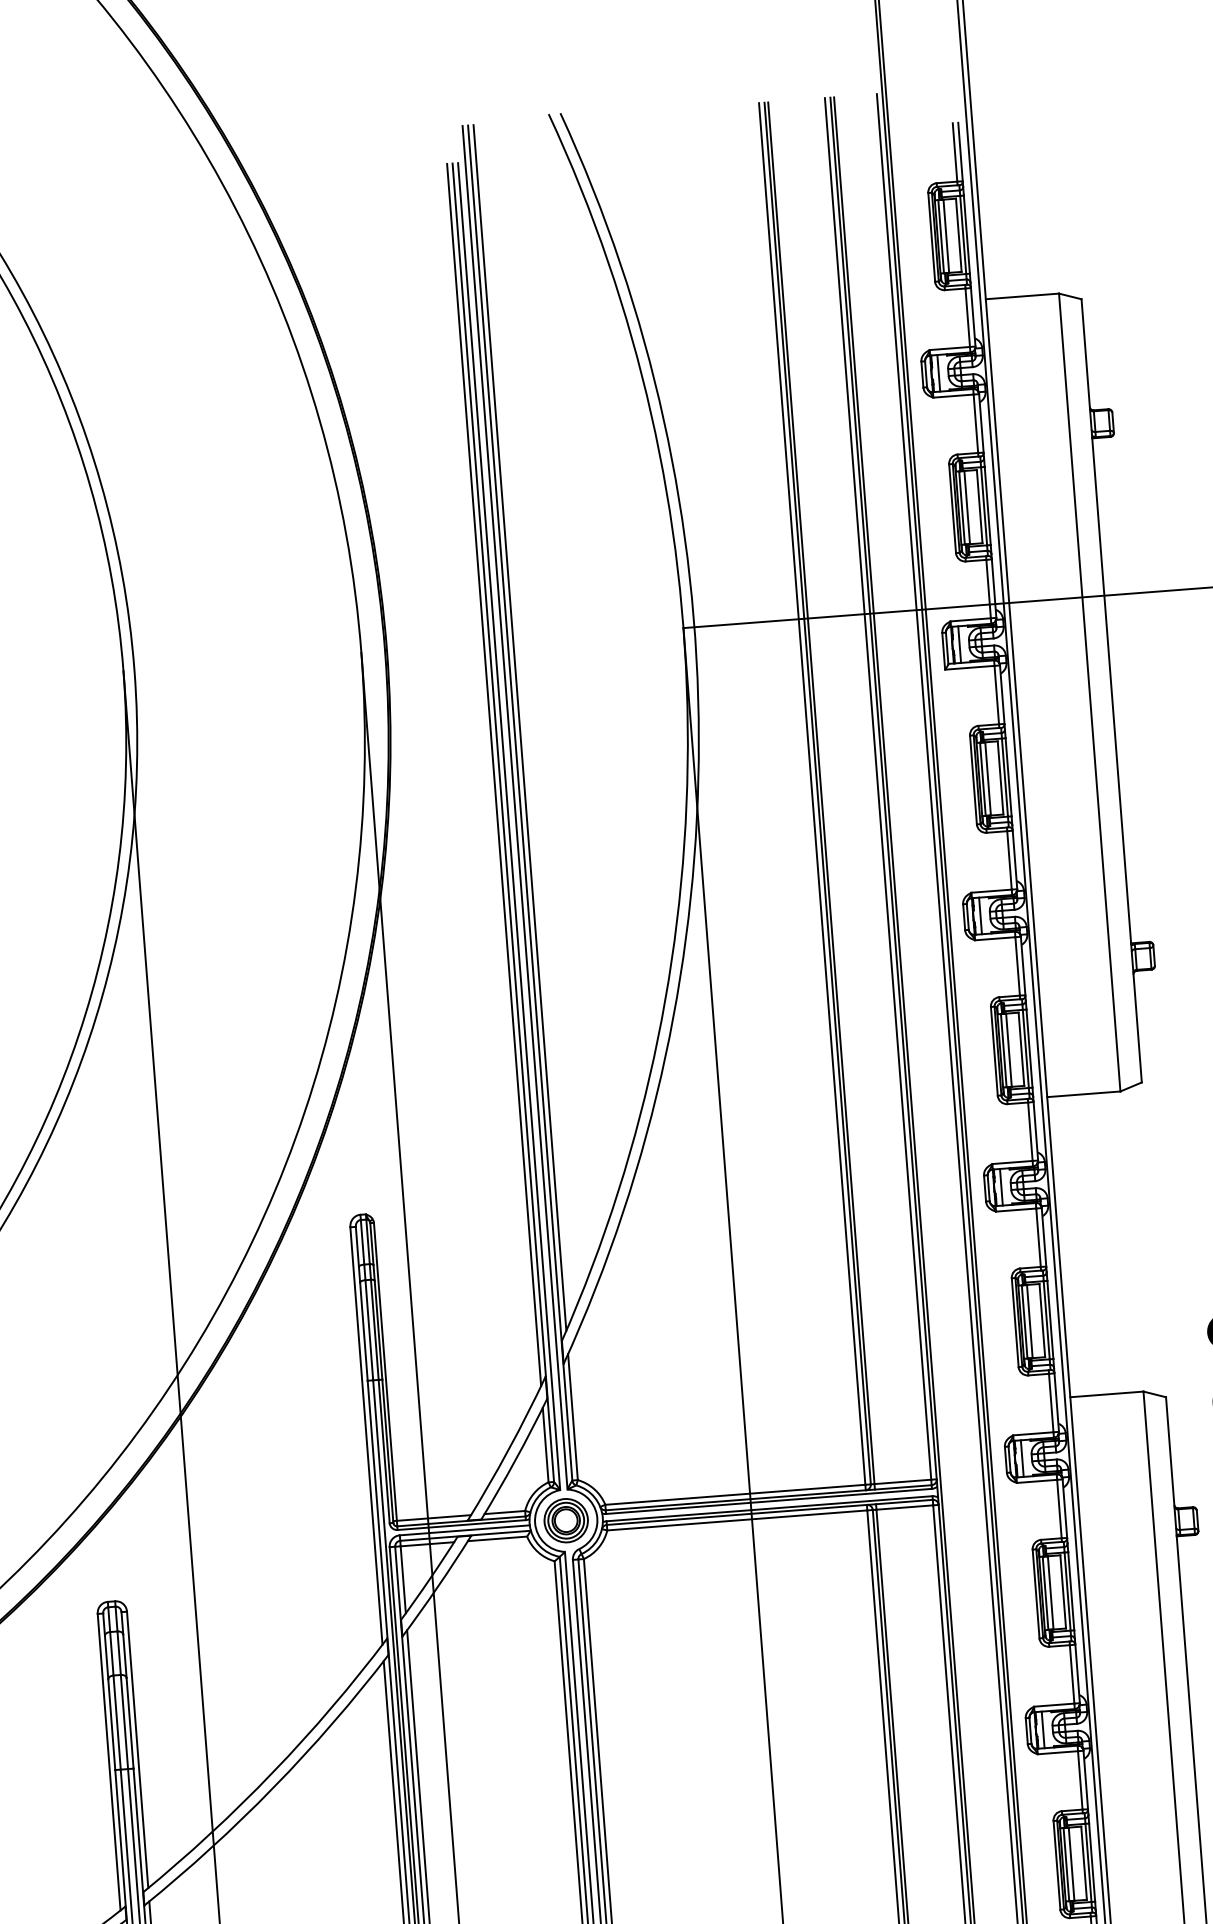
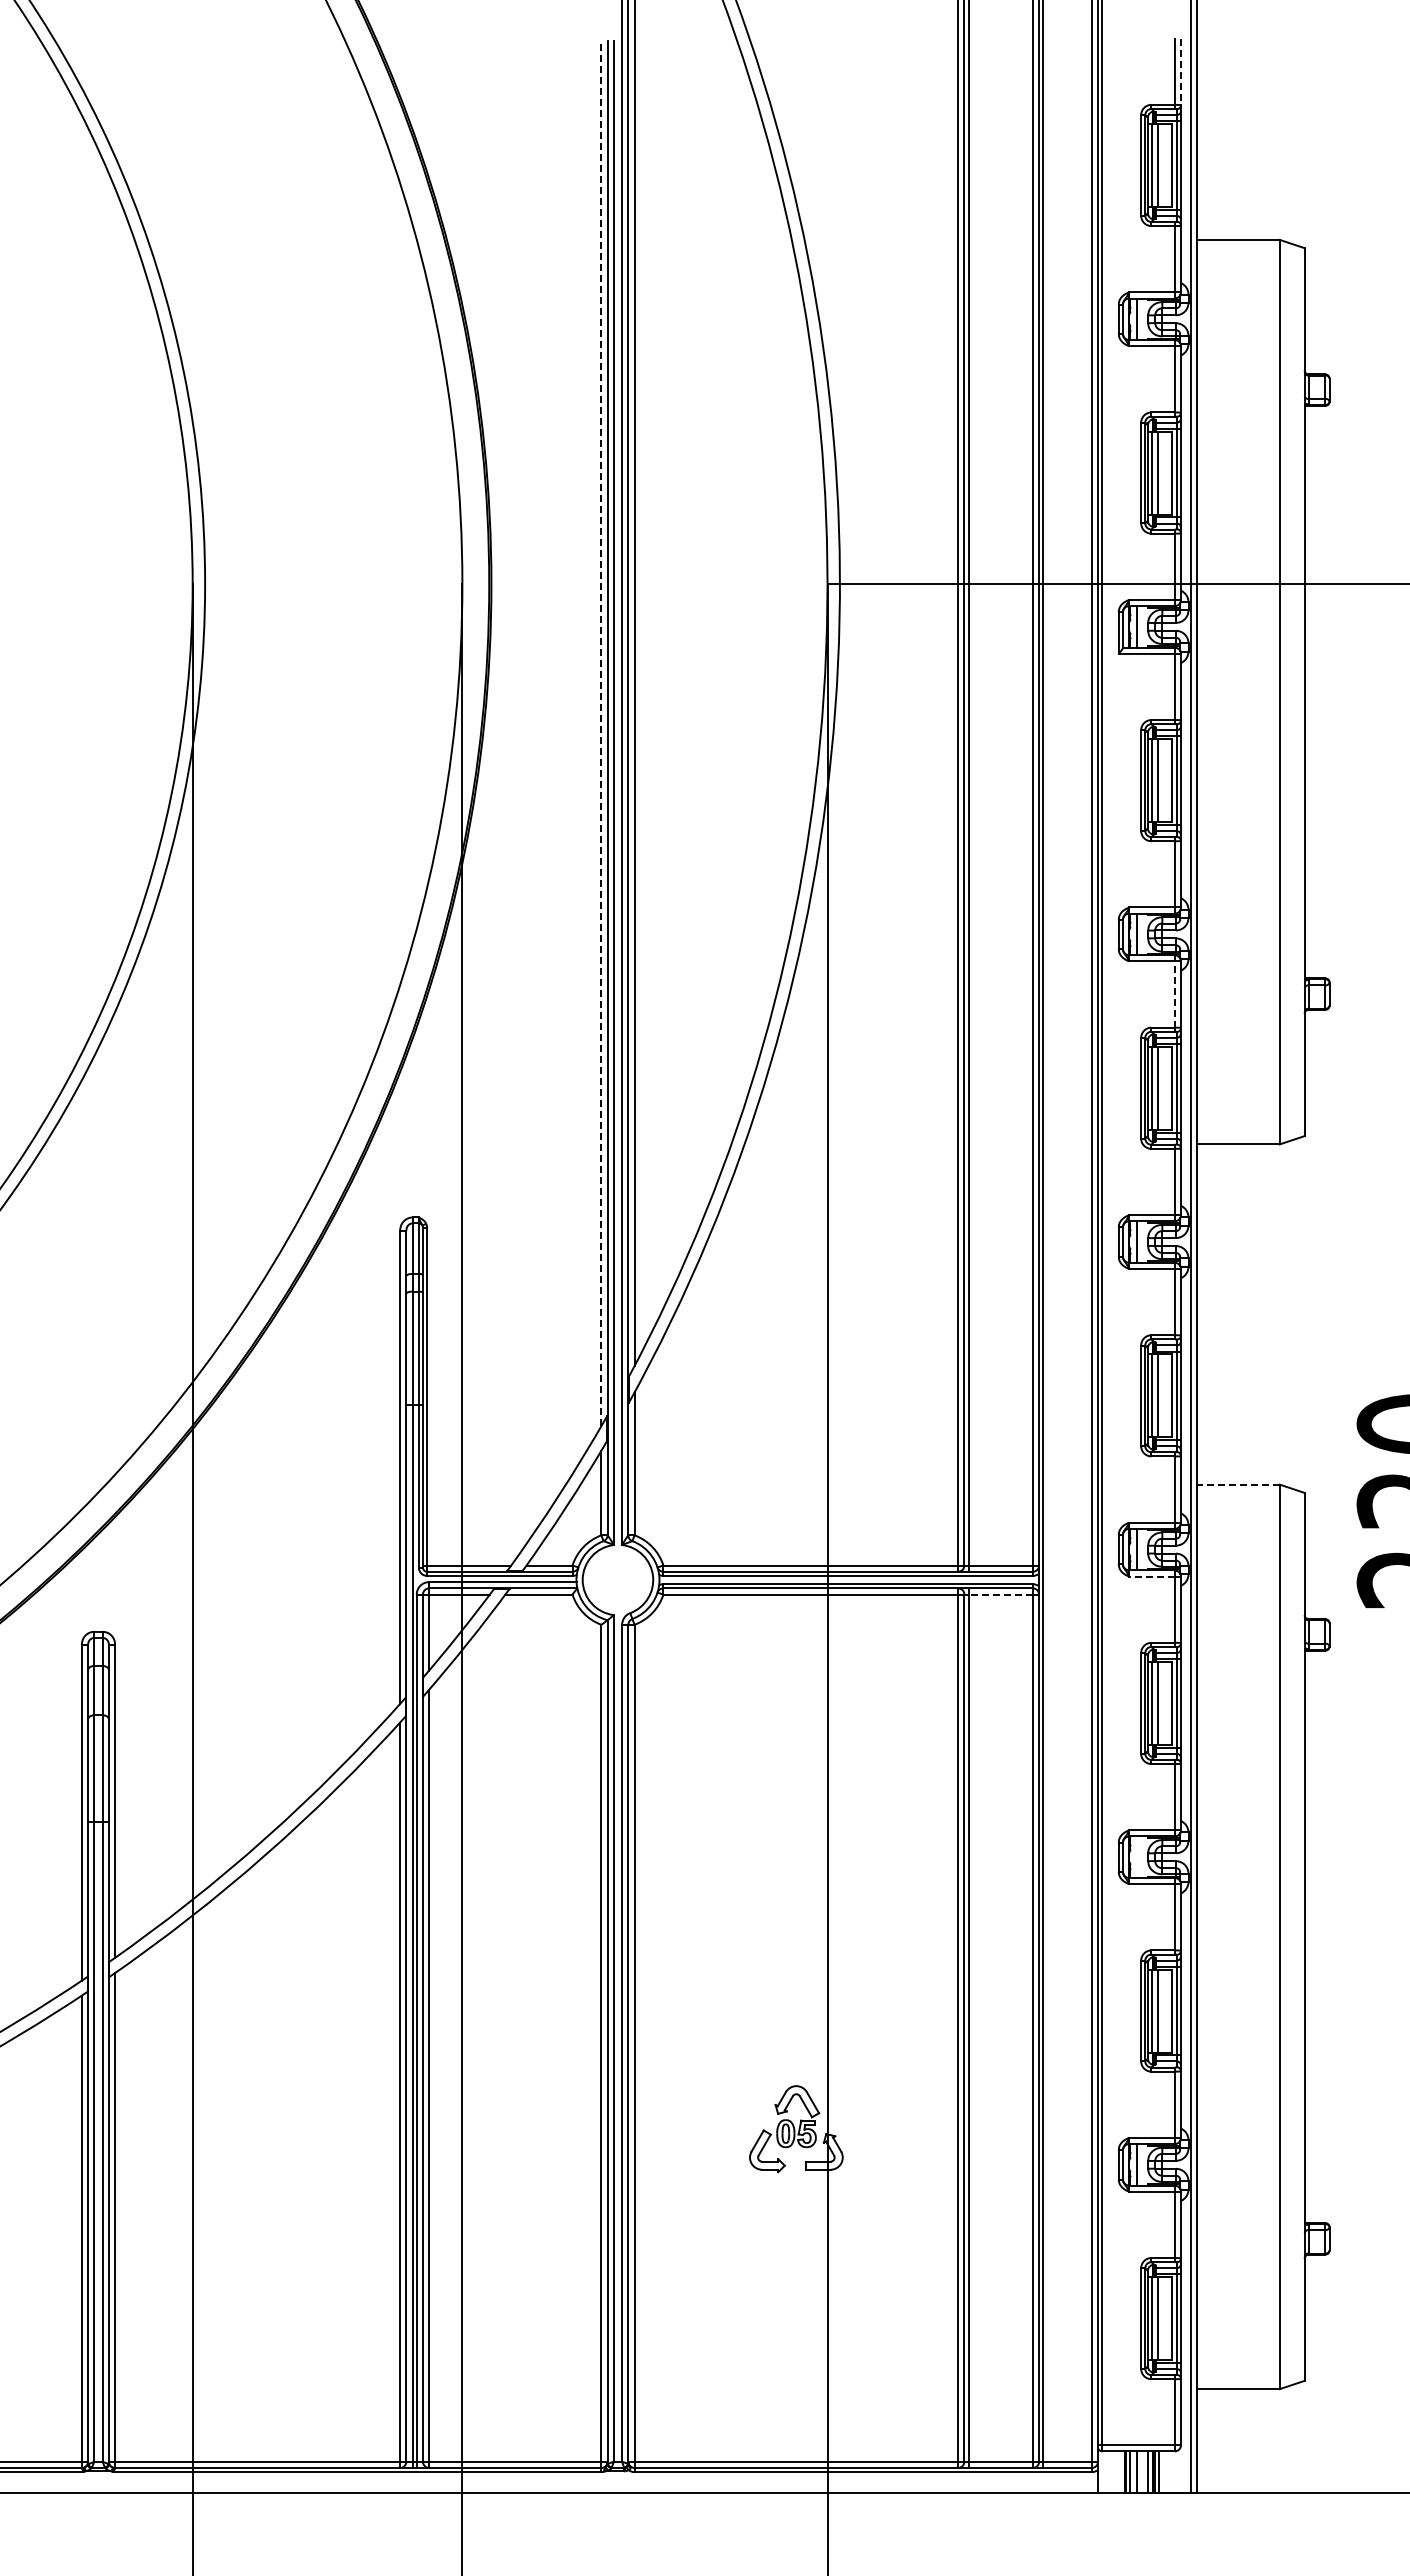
line: (960, 152) -> (1181, 72), solid -> dashed
line: (494, 775) -> (601, 733), solid -> dashed
line: (1017, 966) -> (1174, 994), solid -> dashed
line: (1106, 1394) -> (1237, 1484), solid -> dashed
line: (1036, 1481) -> (1151, 1576), solid -> dashed
line: (904, 1507) -> (1000, 1594), solid -> dashed
part: (565, 1520) -> (617, 1579), removed
line: (1043, 1729) -> (1137, 1856), removed

